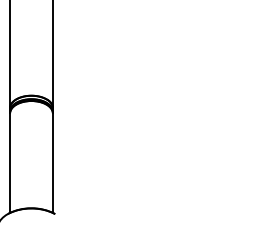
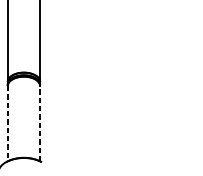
line: (10, 163) -> (8, 123), solid -> dashed
line: (52, 163) -> (39, 123), solid -> dashed

